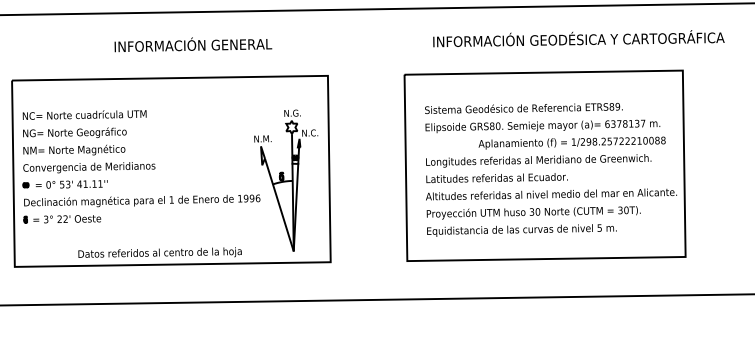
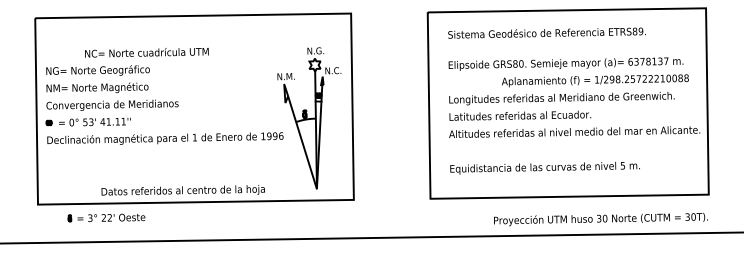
text: (523, 108) -> (546, 33), moved
text: (84, 114) -> (146, 52), moved
text: (533, 212) -> (600, 219), moved
part: (62, 219) -> (106, 218), moved

